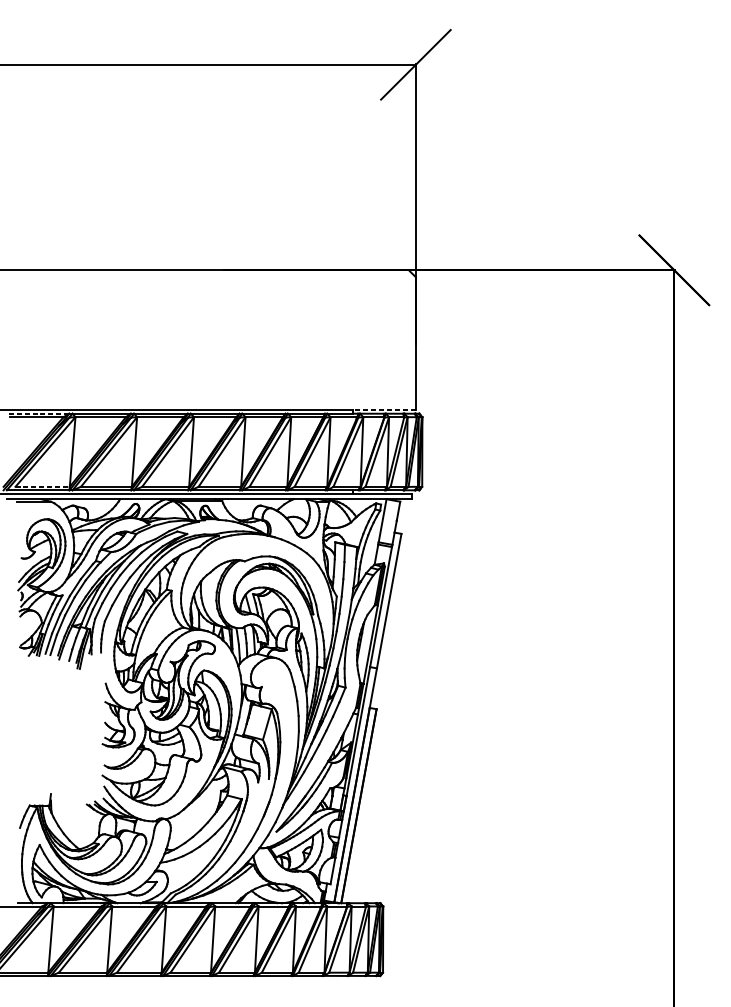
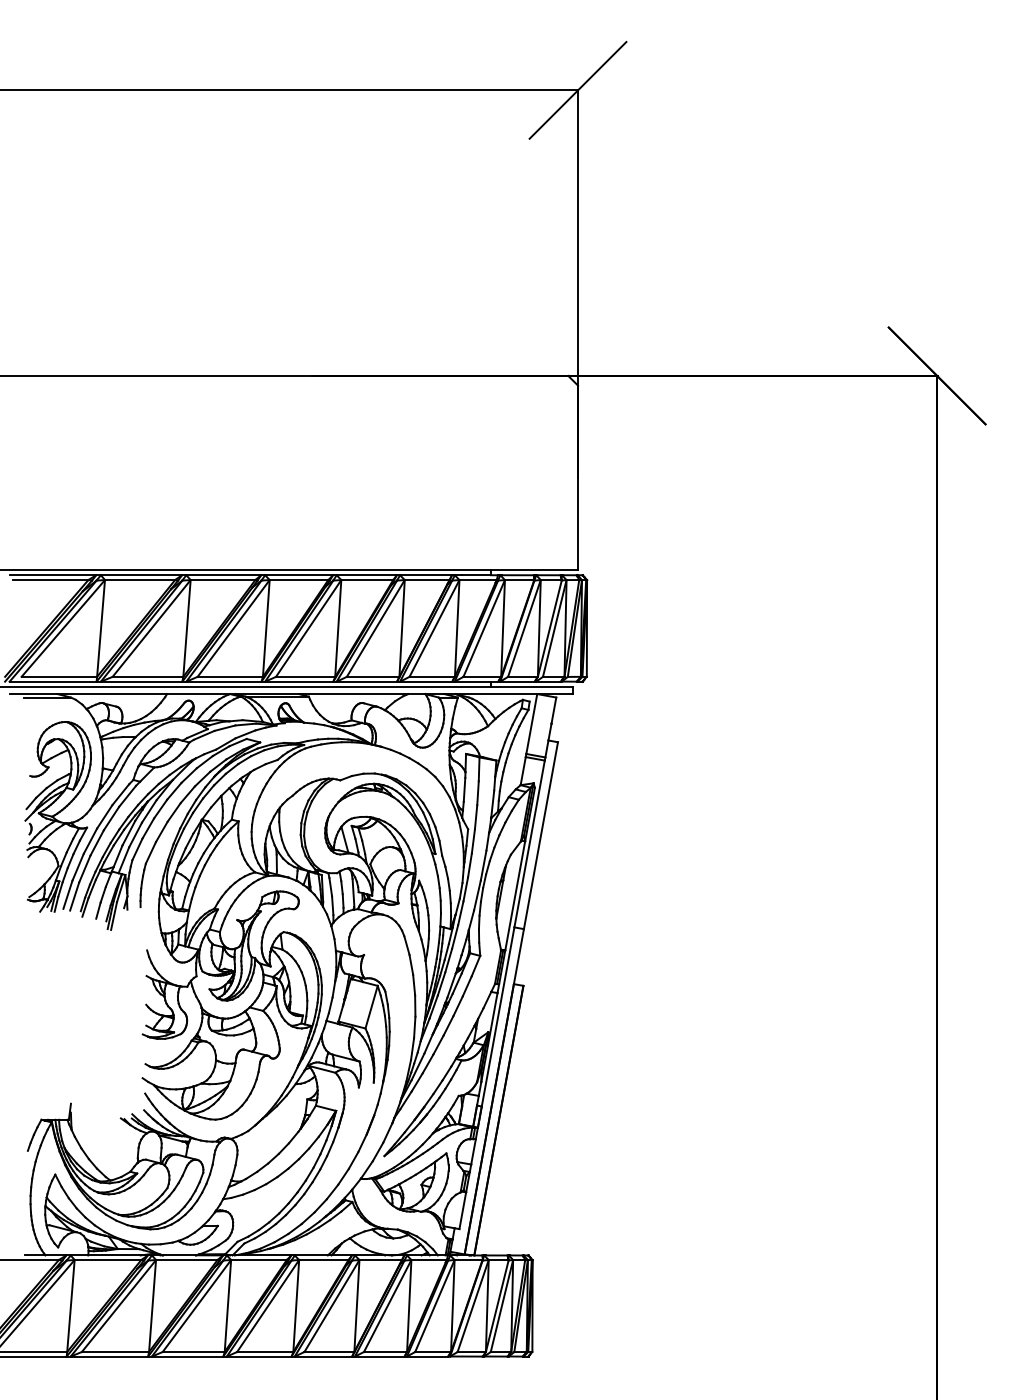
line: (384, 410) -> (534, 570), dashed -> solid
line: (37, 413) -> (52, 575), dashed -> solid
line: (42, 486) -> (59, 676), dashed -> solid

